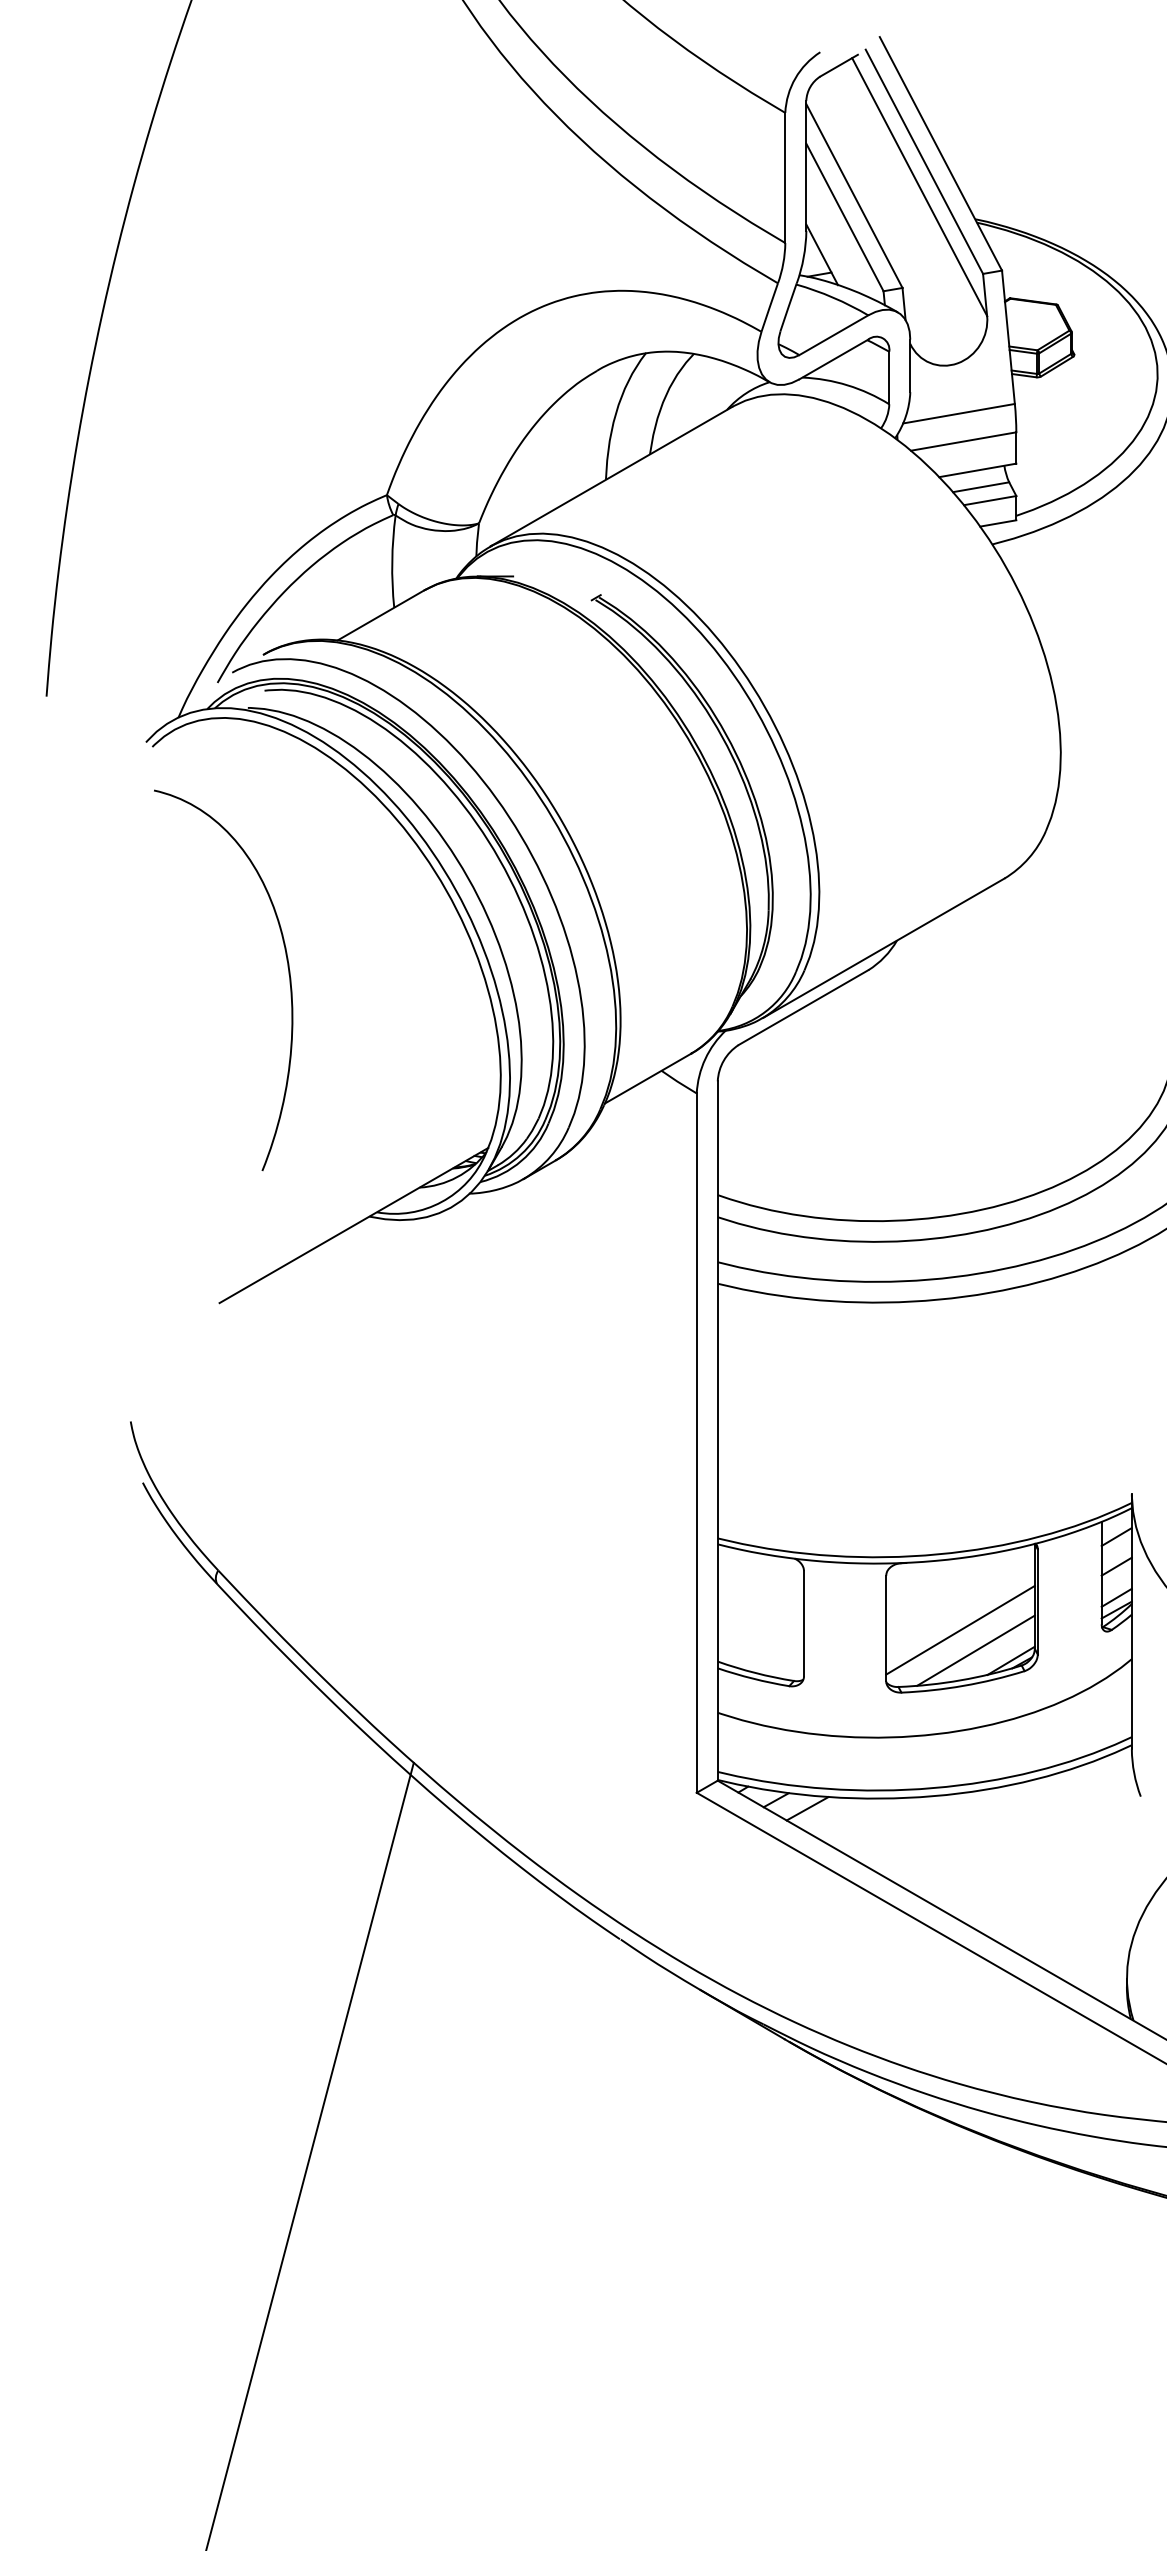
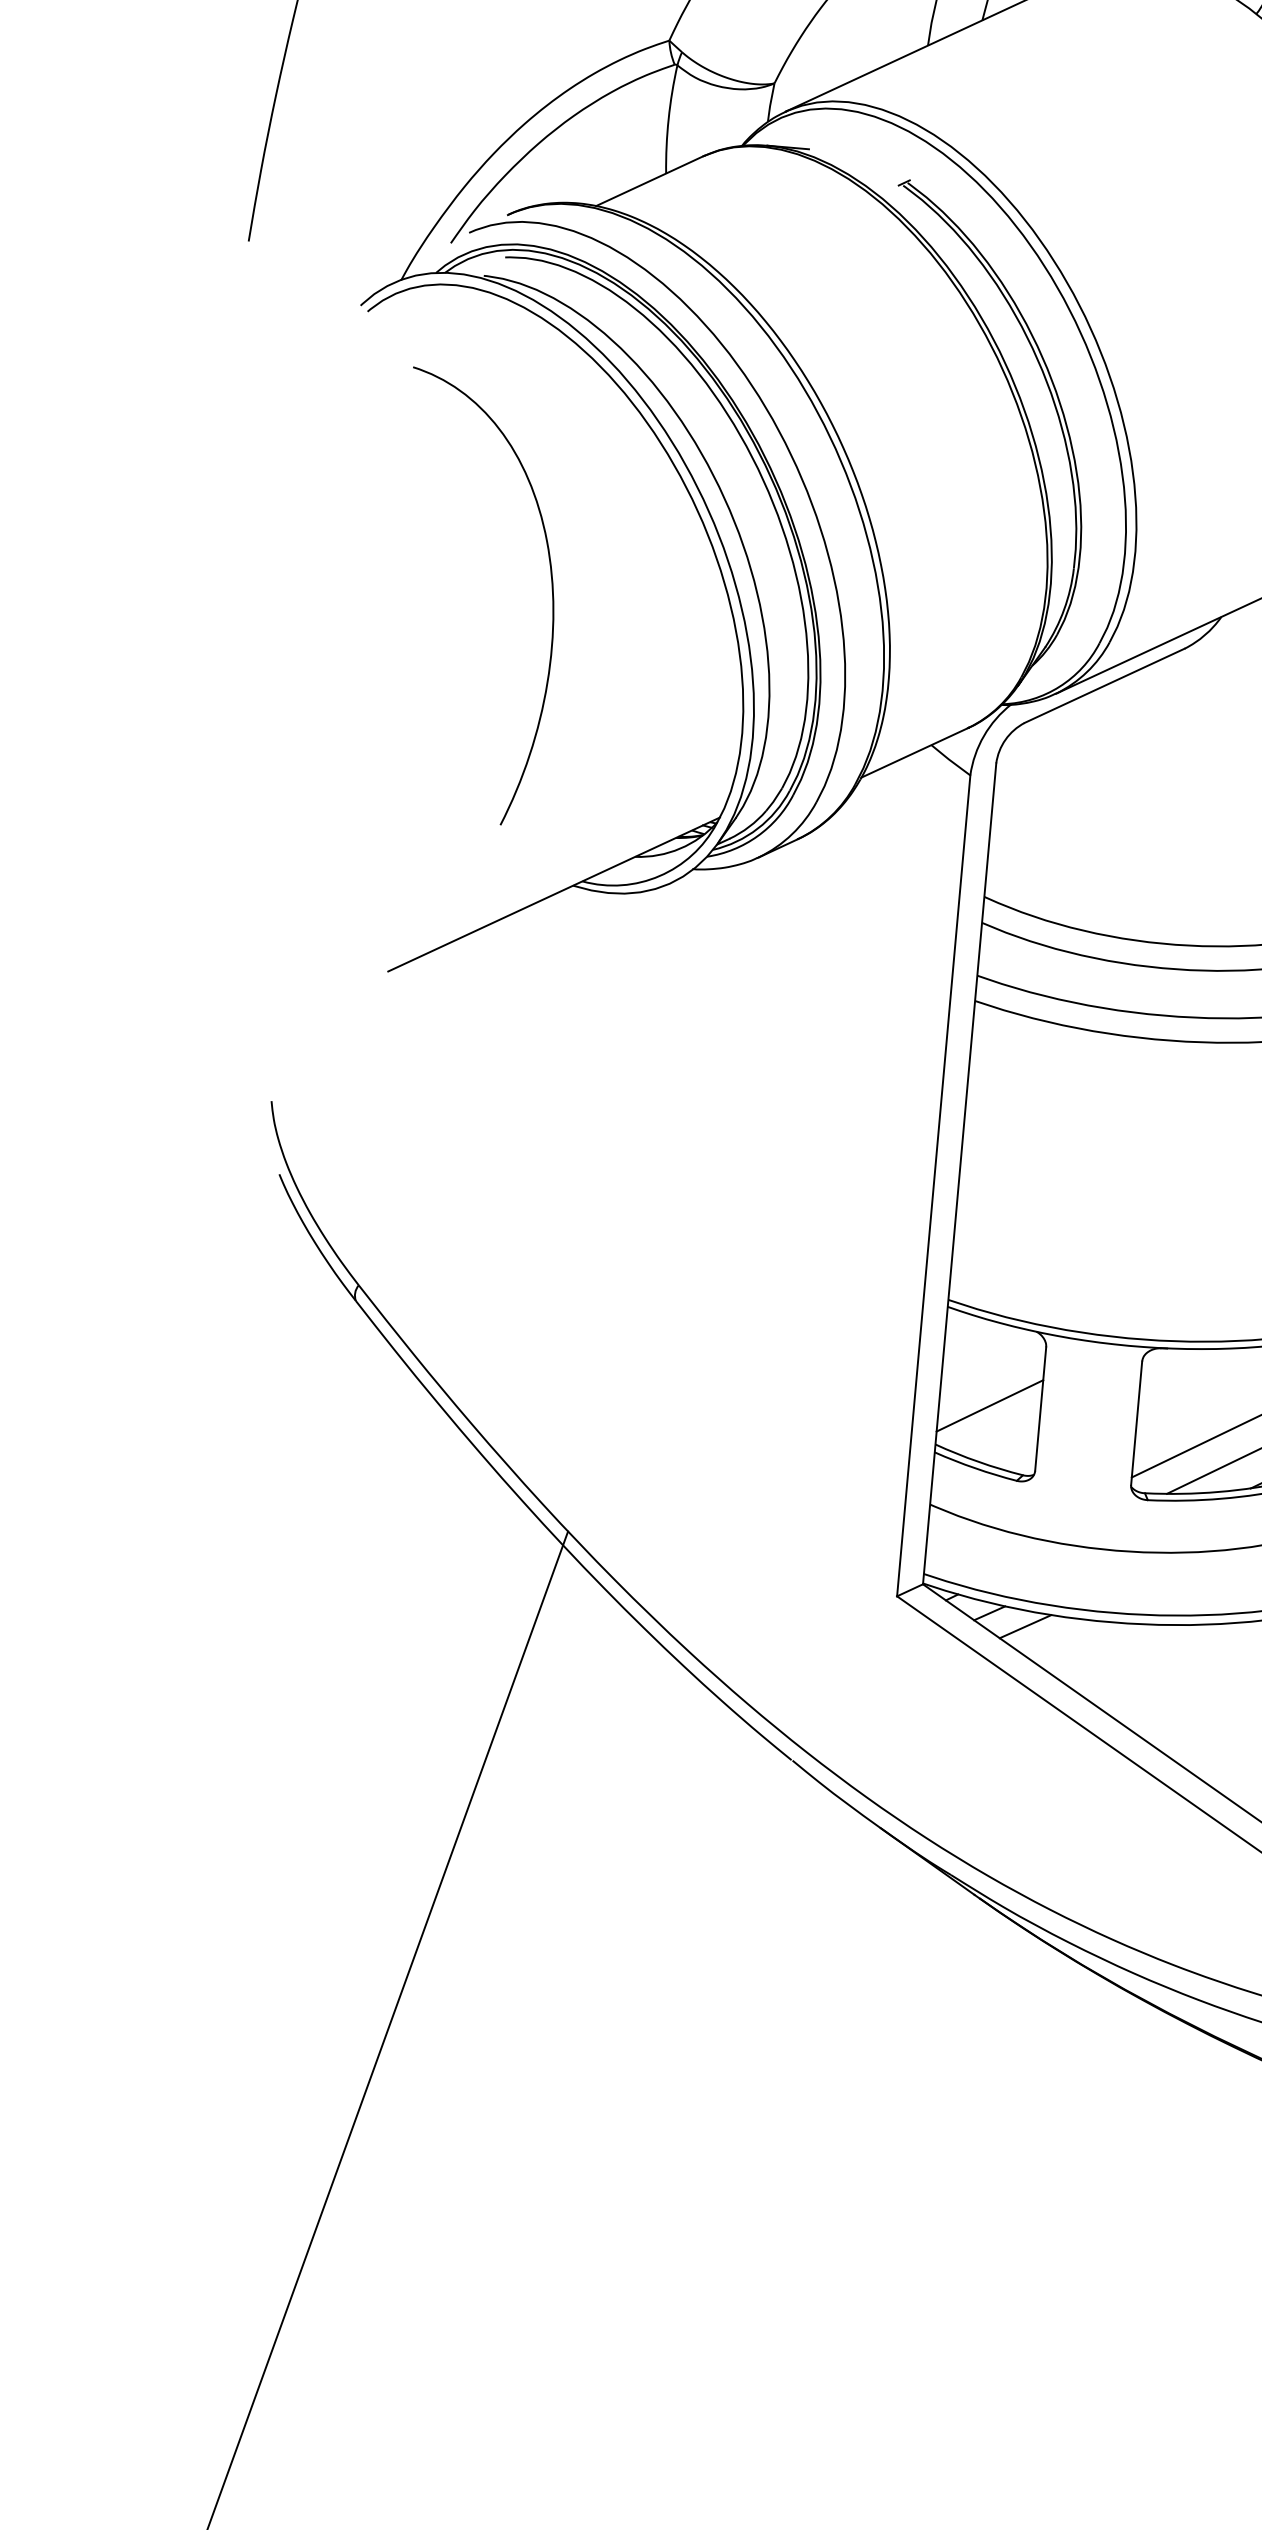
curve: (287, 967) -> (551, 588), moved
line: (760, 1624) -> (989, 1405), added

